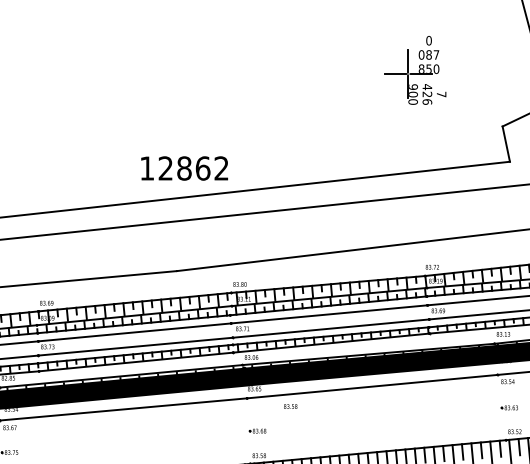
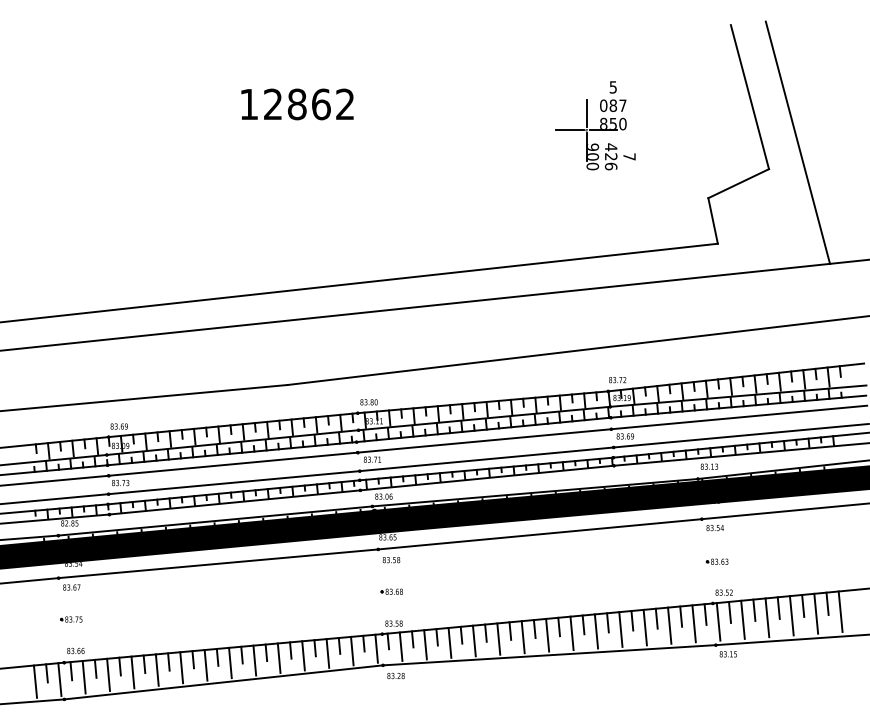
text: (429, 40) -> (613, 87), 0 -> 5
text: (184, 168) -> (297, 104), moved
text: (290, 406) -> (391, 560), moved

